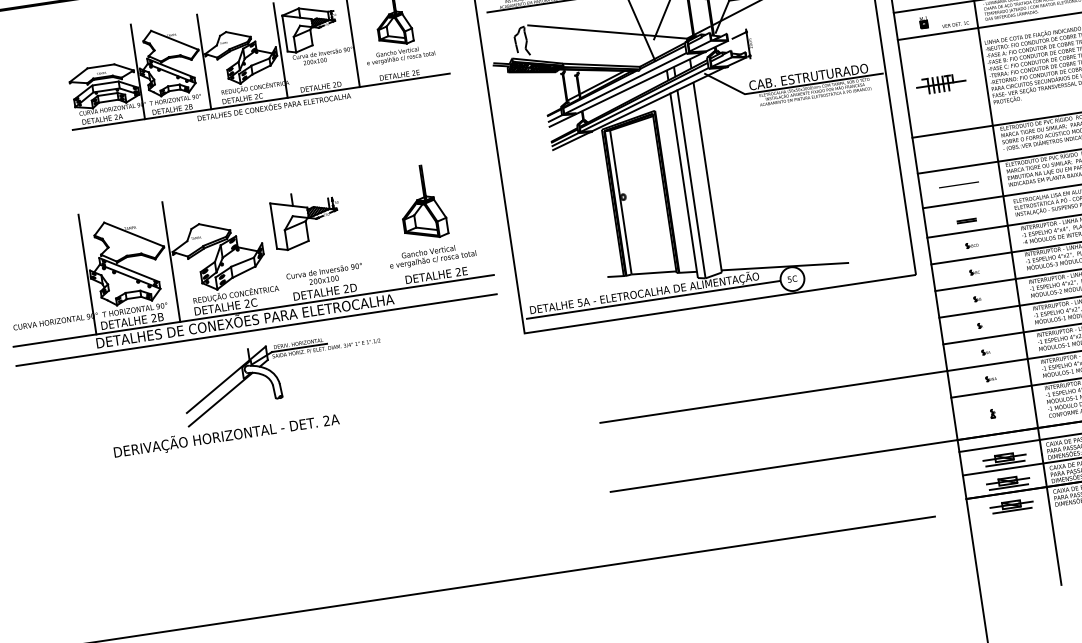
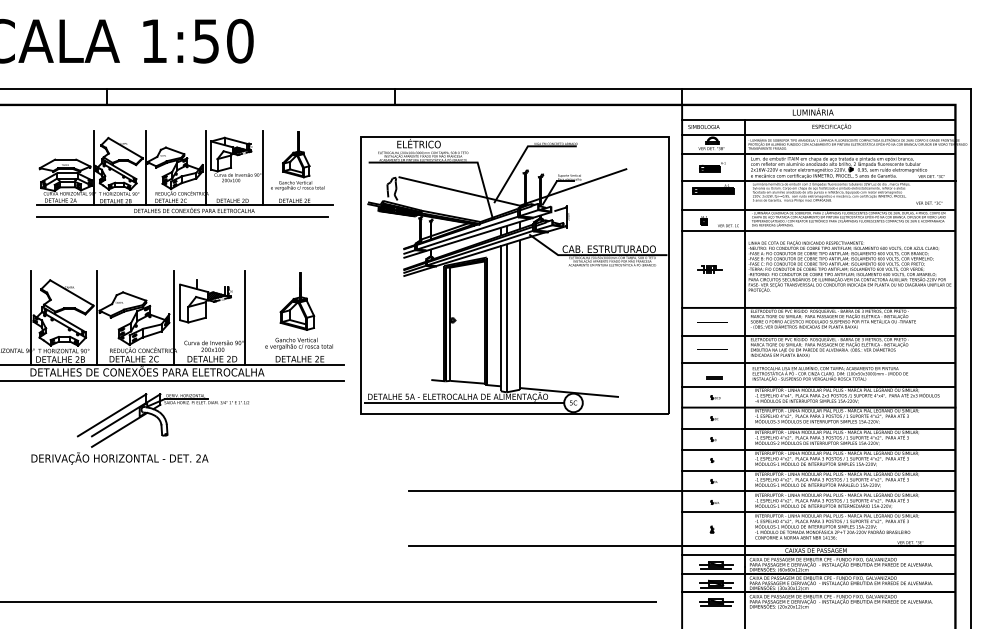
part: (939, 83) -> (709, 269), size x0.62
line: (260, 117) -> (182, 217), added
line: (953, 150) -> (712, 322), added
line: (359, 234) -> (245, 318), added
line: (268, 247) -> (173, 318), added
line: (207, 382) -> (111, 415), added

